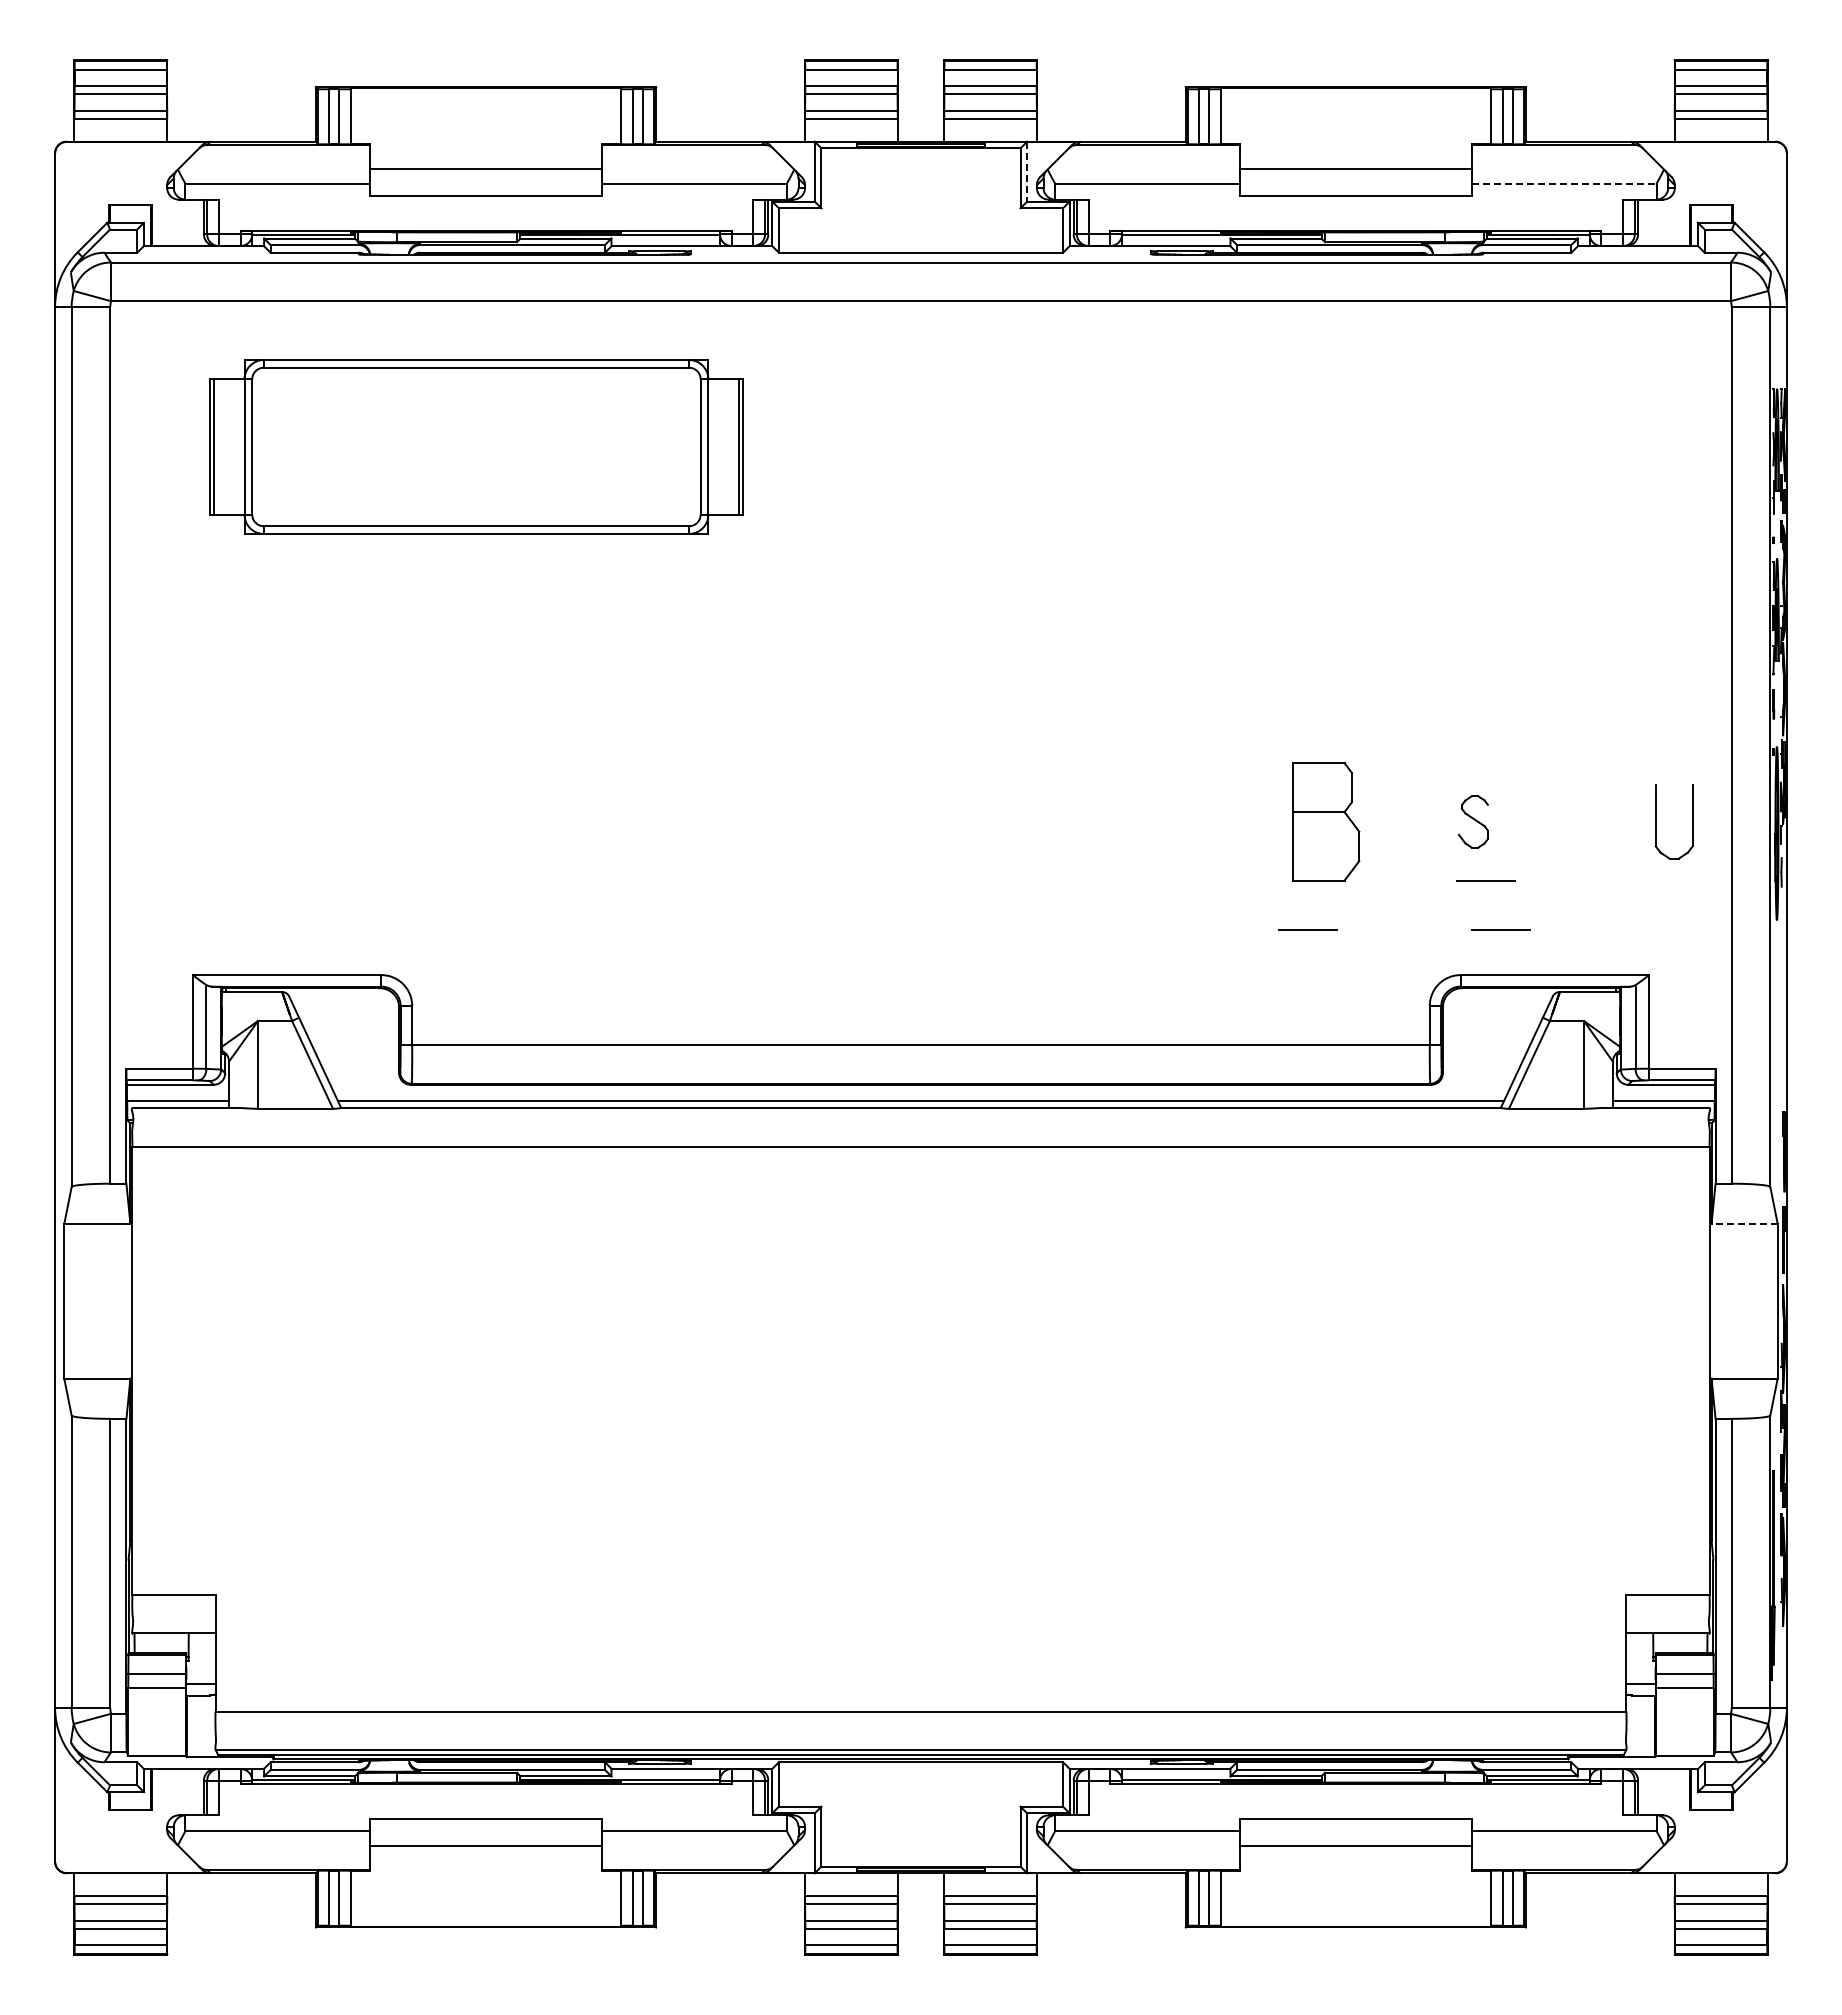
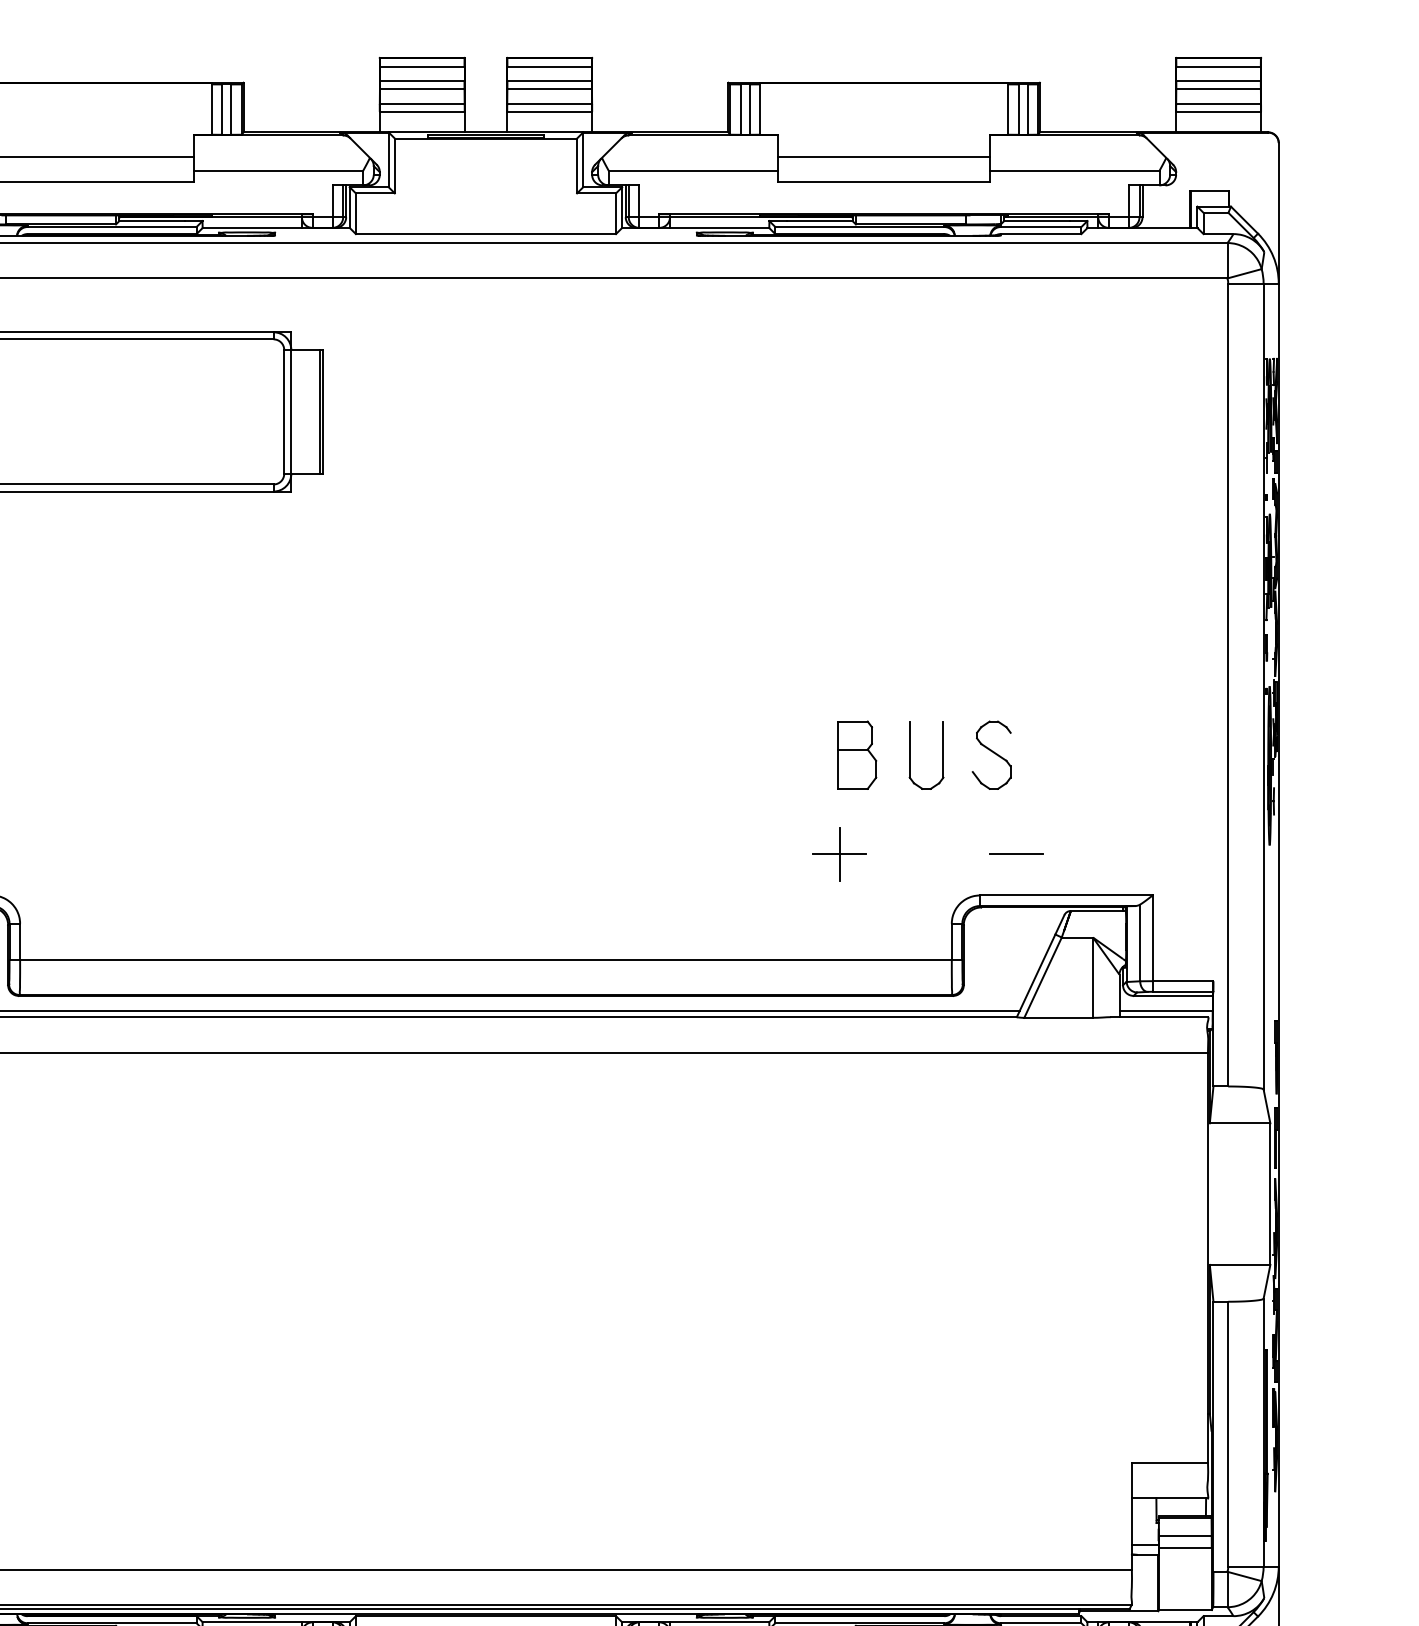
line: (1027, 171) -> (583, 159), dashed -> solid
line: (1564, 183) -> (1075, 170), dashed -> solid
part: (1326, 821) -> (857, 754), size x0.62
part: (1473, 821) -> (991, 754), size x1.43
part: (1656, 821) -> (910, 754), moved
line: (1485, 880) -> (1002, 808), removed
line: (1307, 930) -> (839, 854), added
line: (1744, 1223) -> (1239, 1122), dashed -> solid

